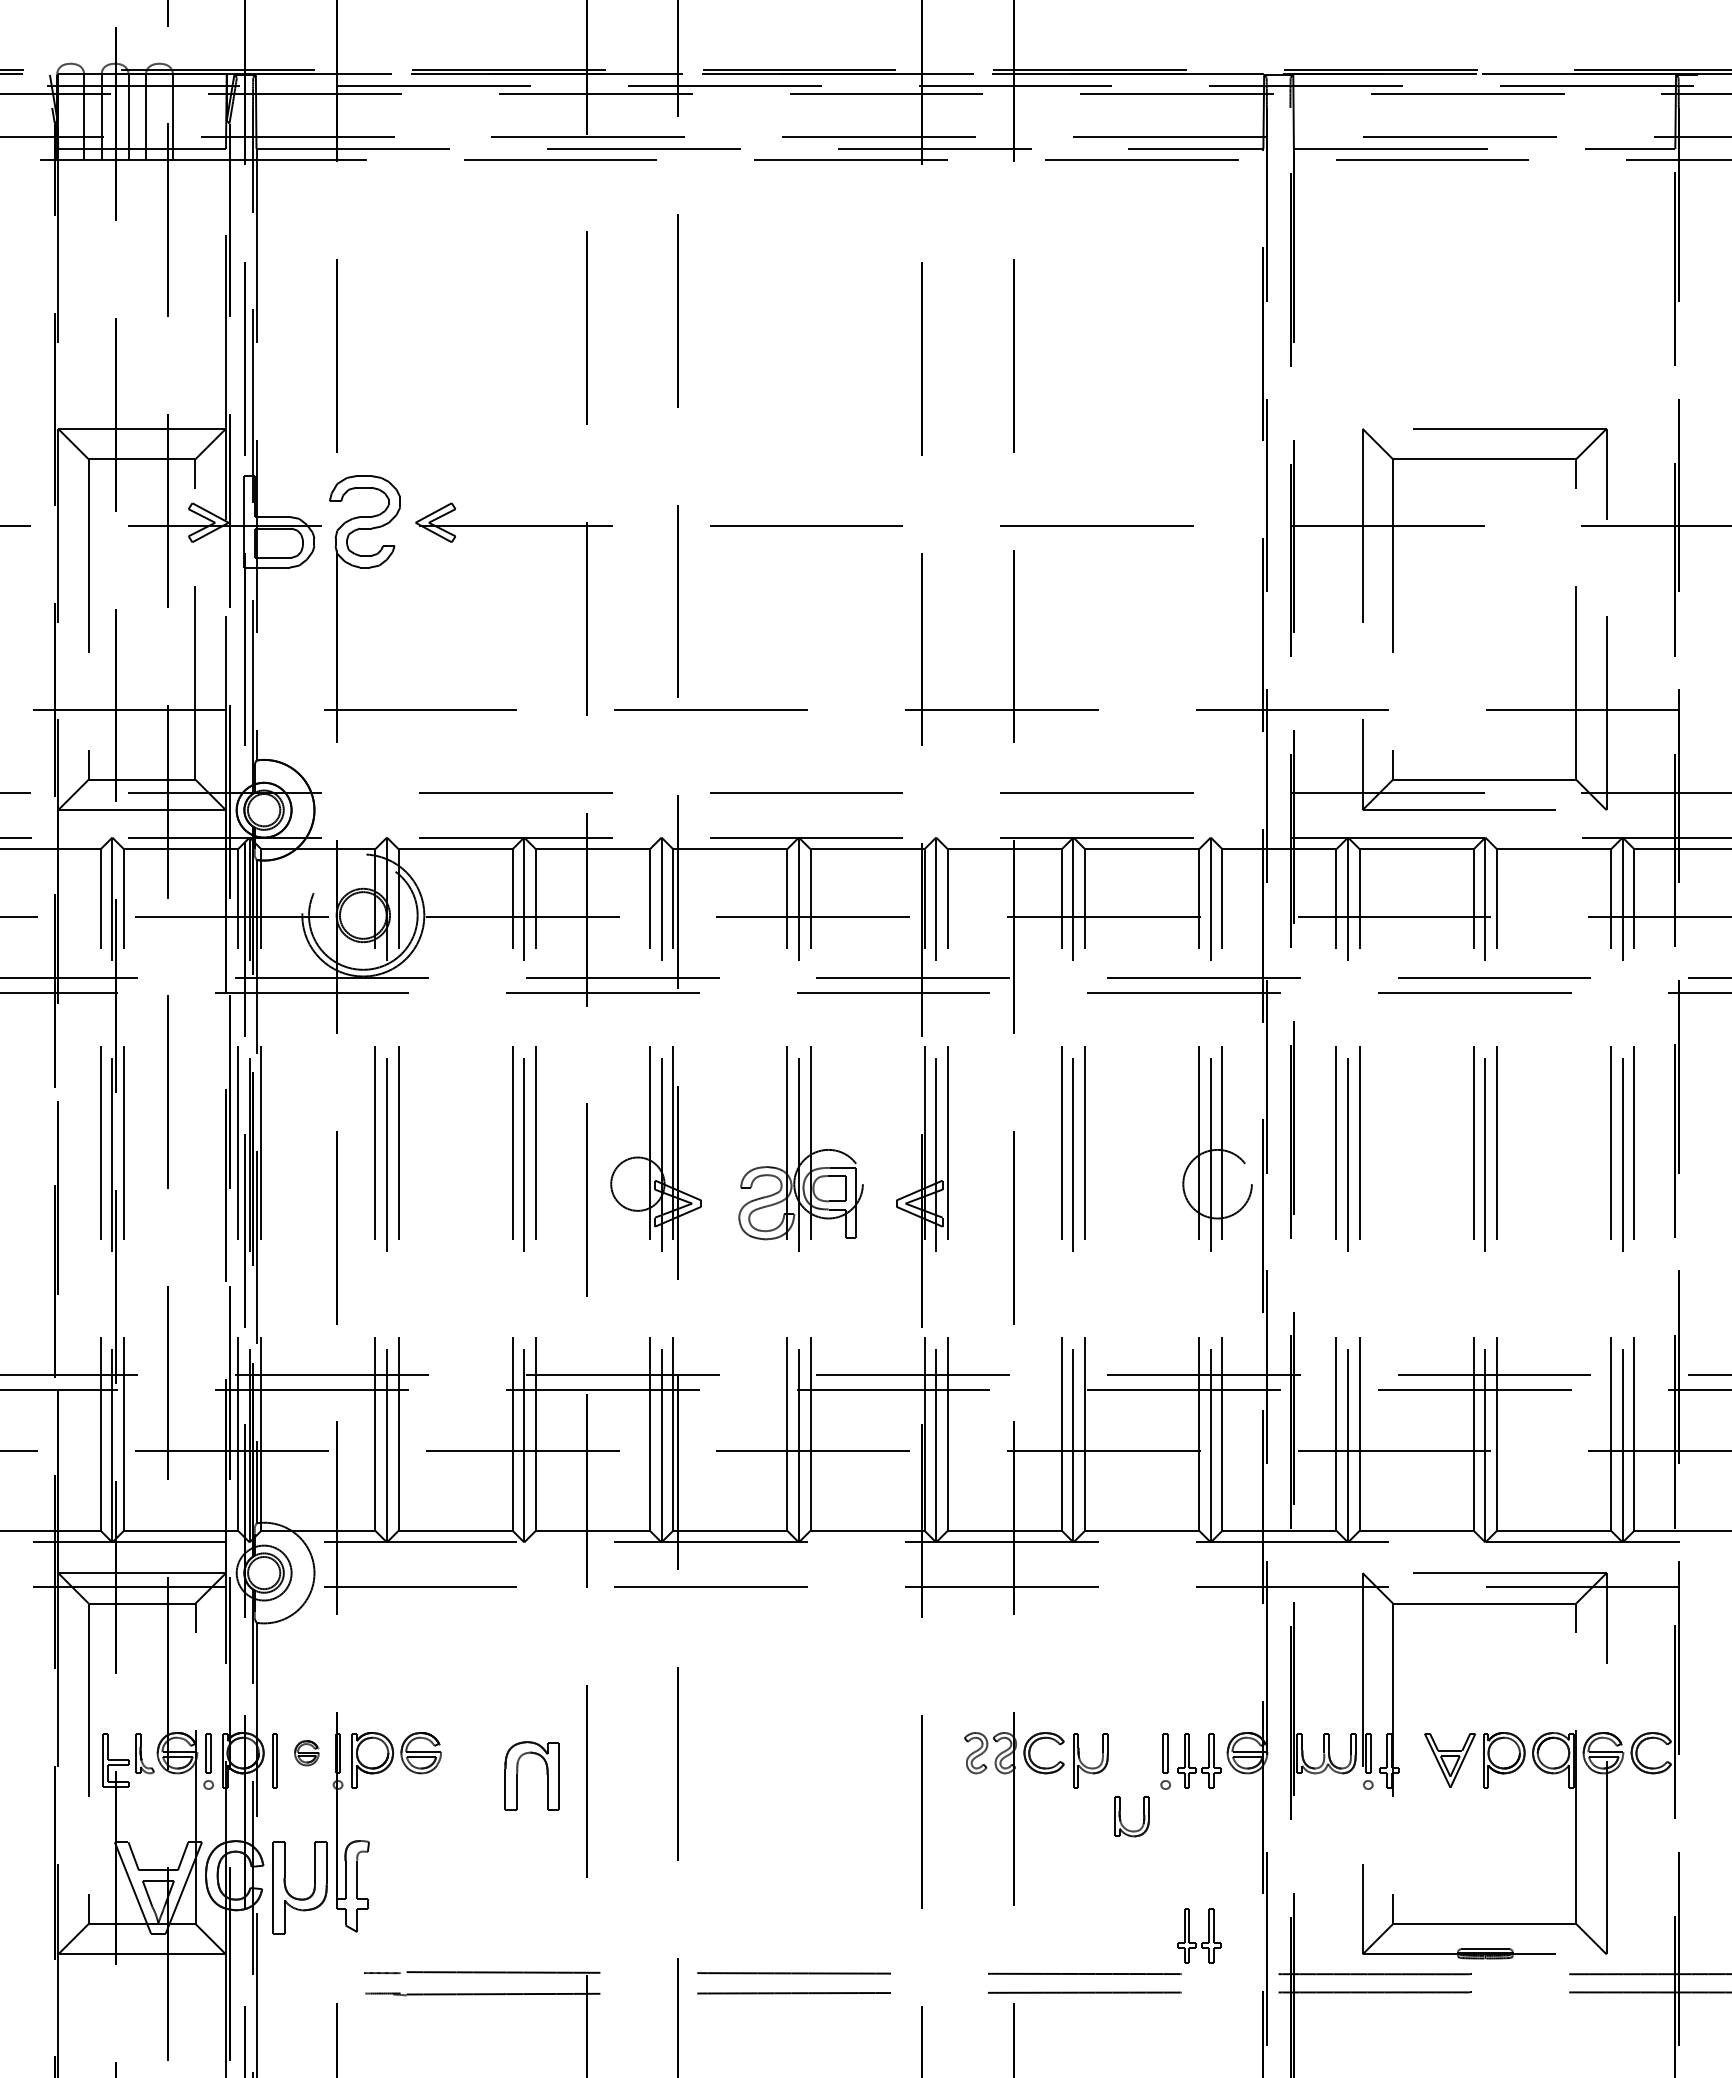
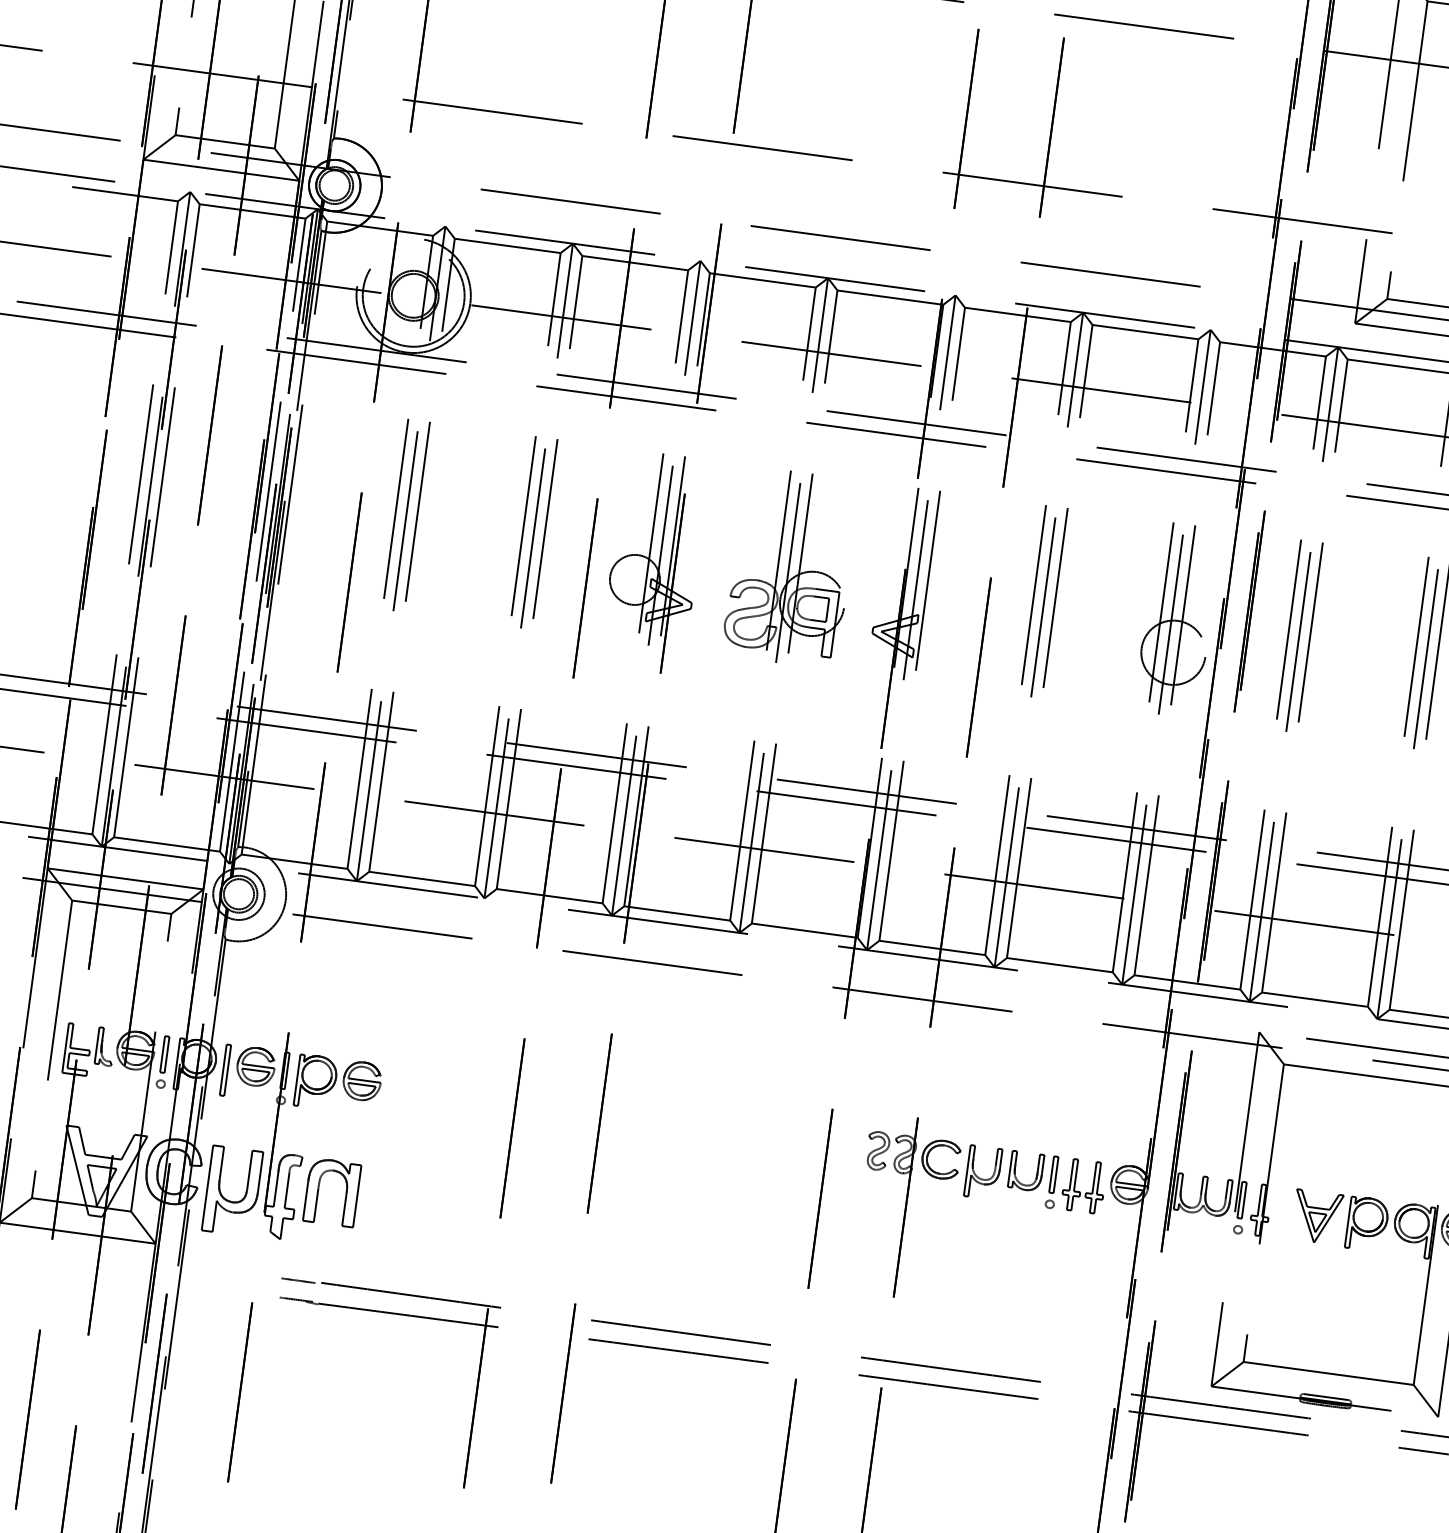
part: (306, 1753) -> (255, 1067), size x1.67
part: (518, 1773) -> (319, 1188), moved
part: (1121, 1819) -> (1016, 1172), moved
part: (1202, 1942) -> (1064, 1355), removed

